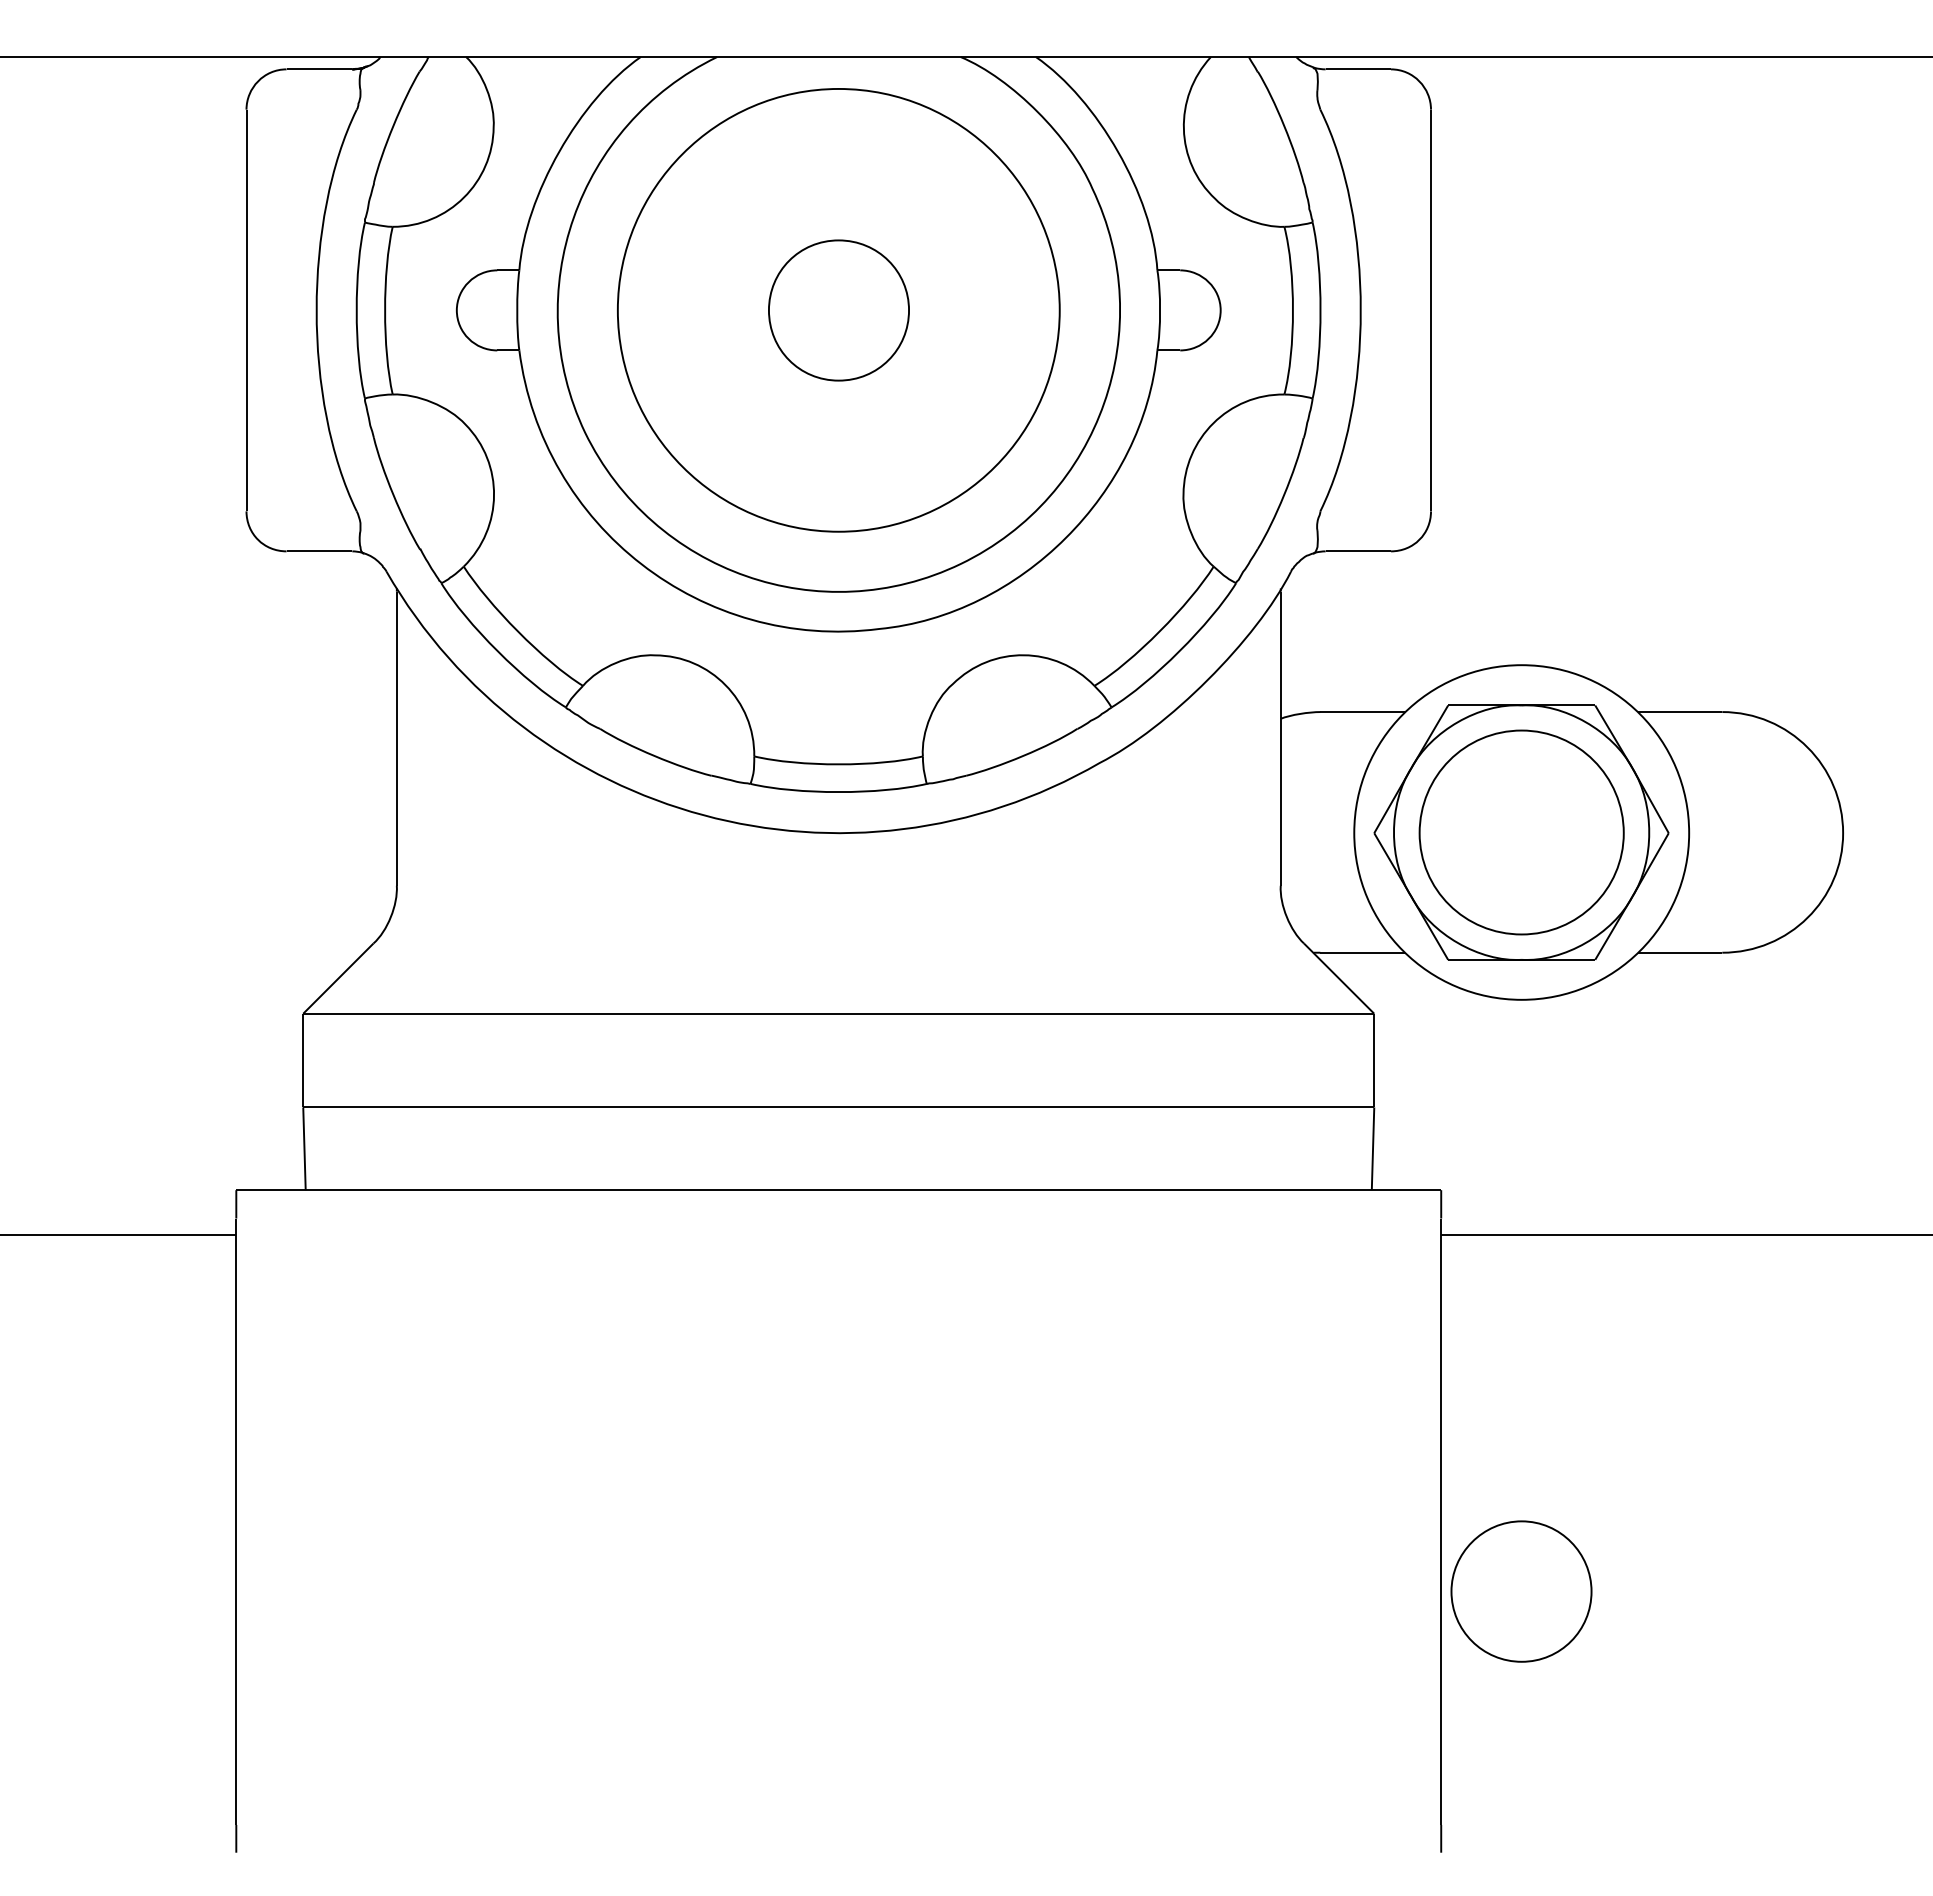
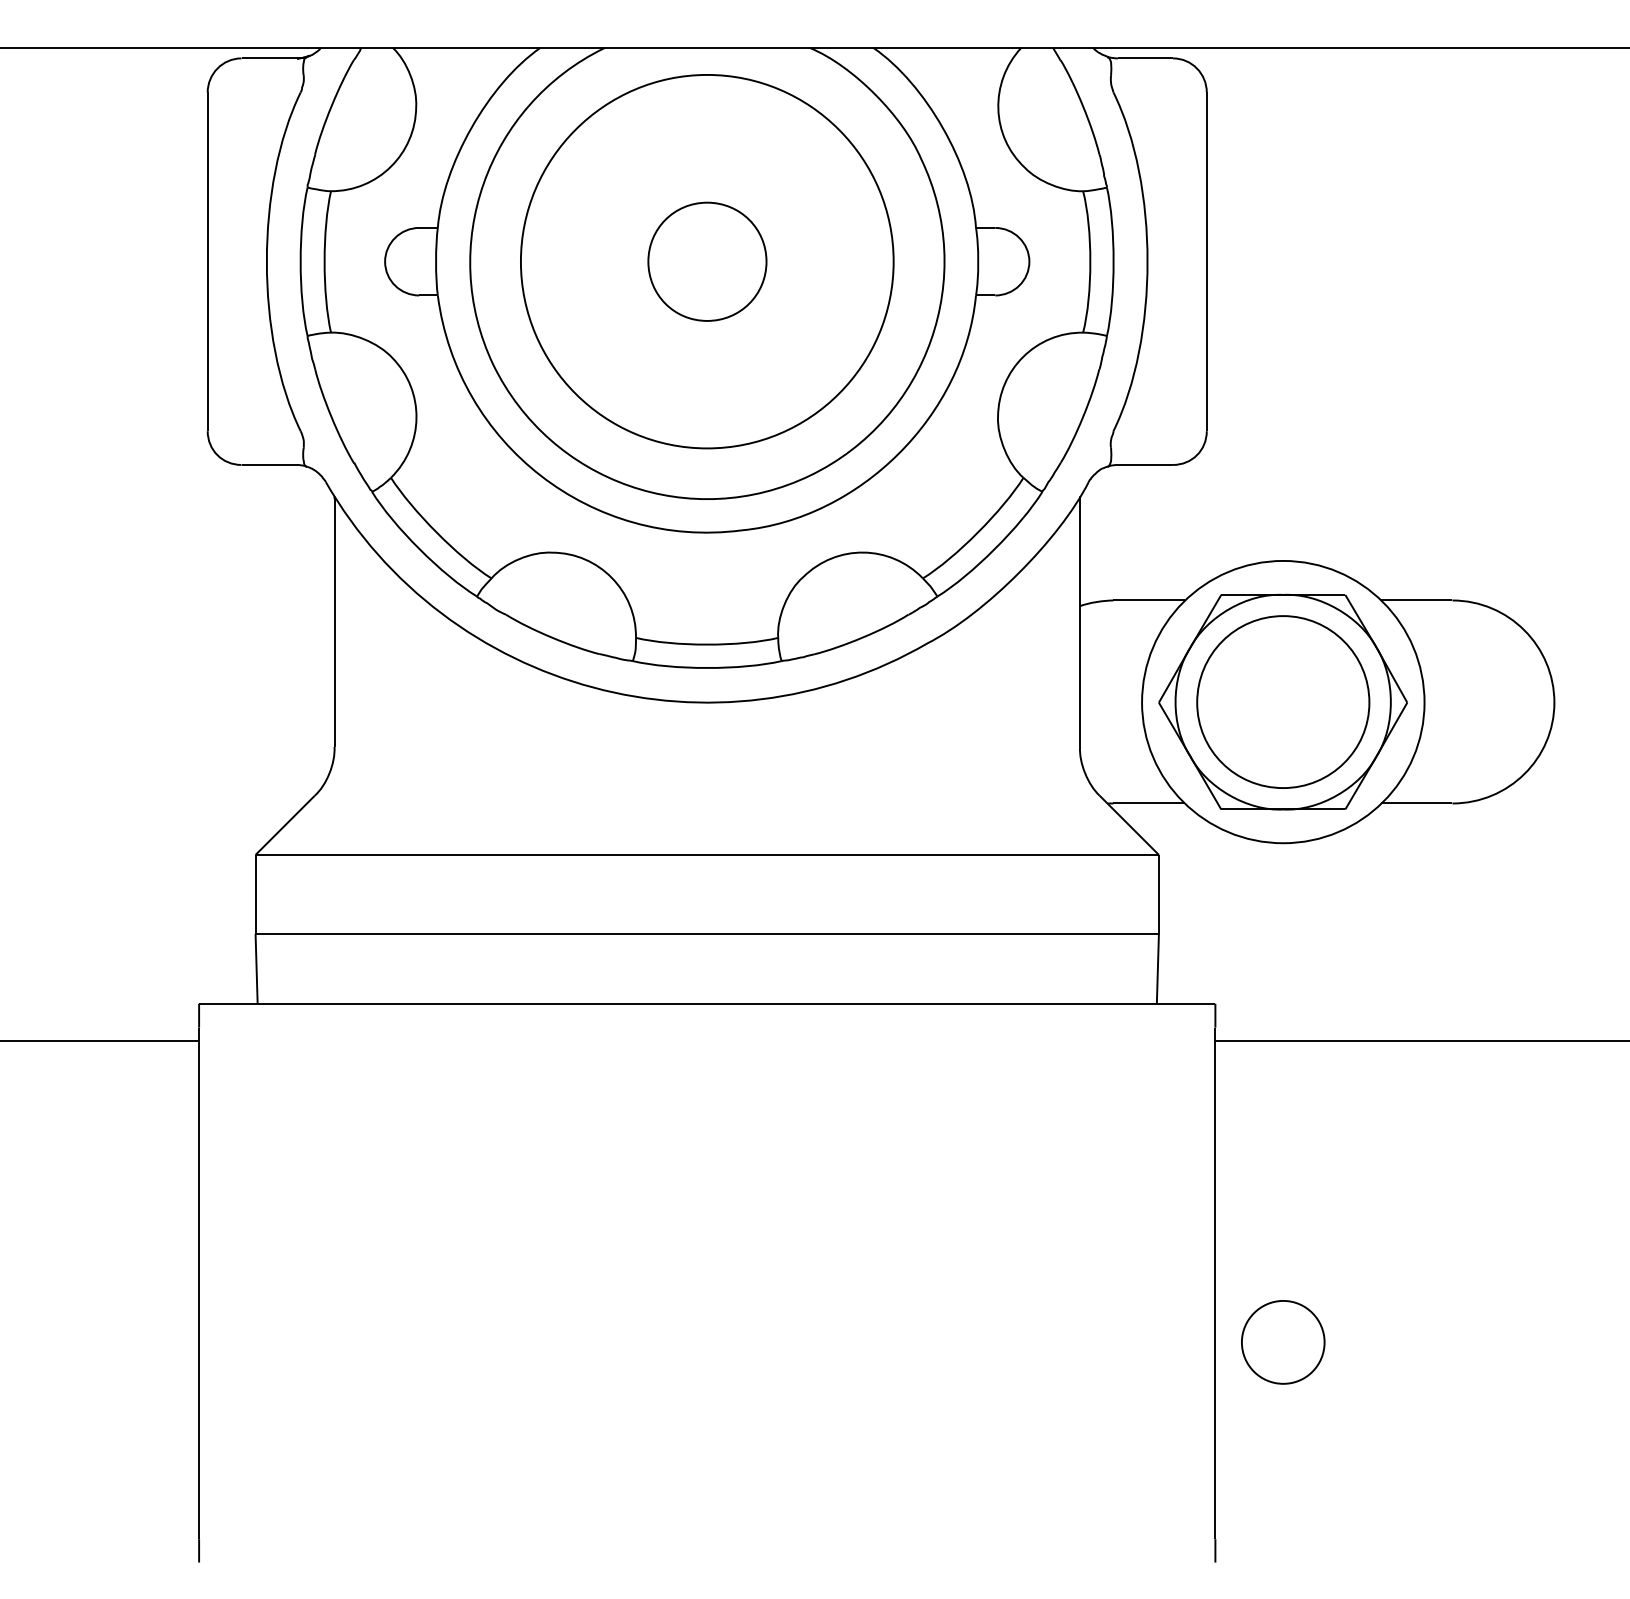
part: (1521, 1591) -> (1283, 1342), size x0.7

